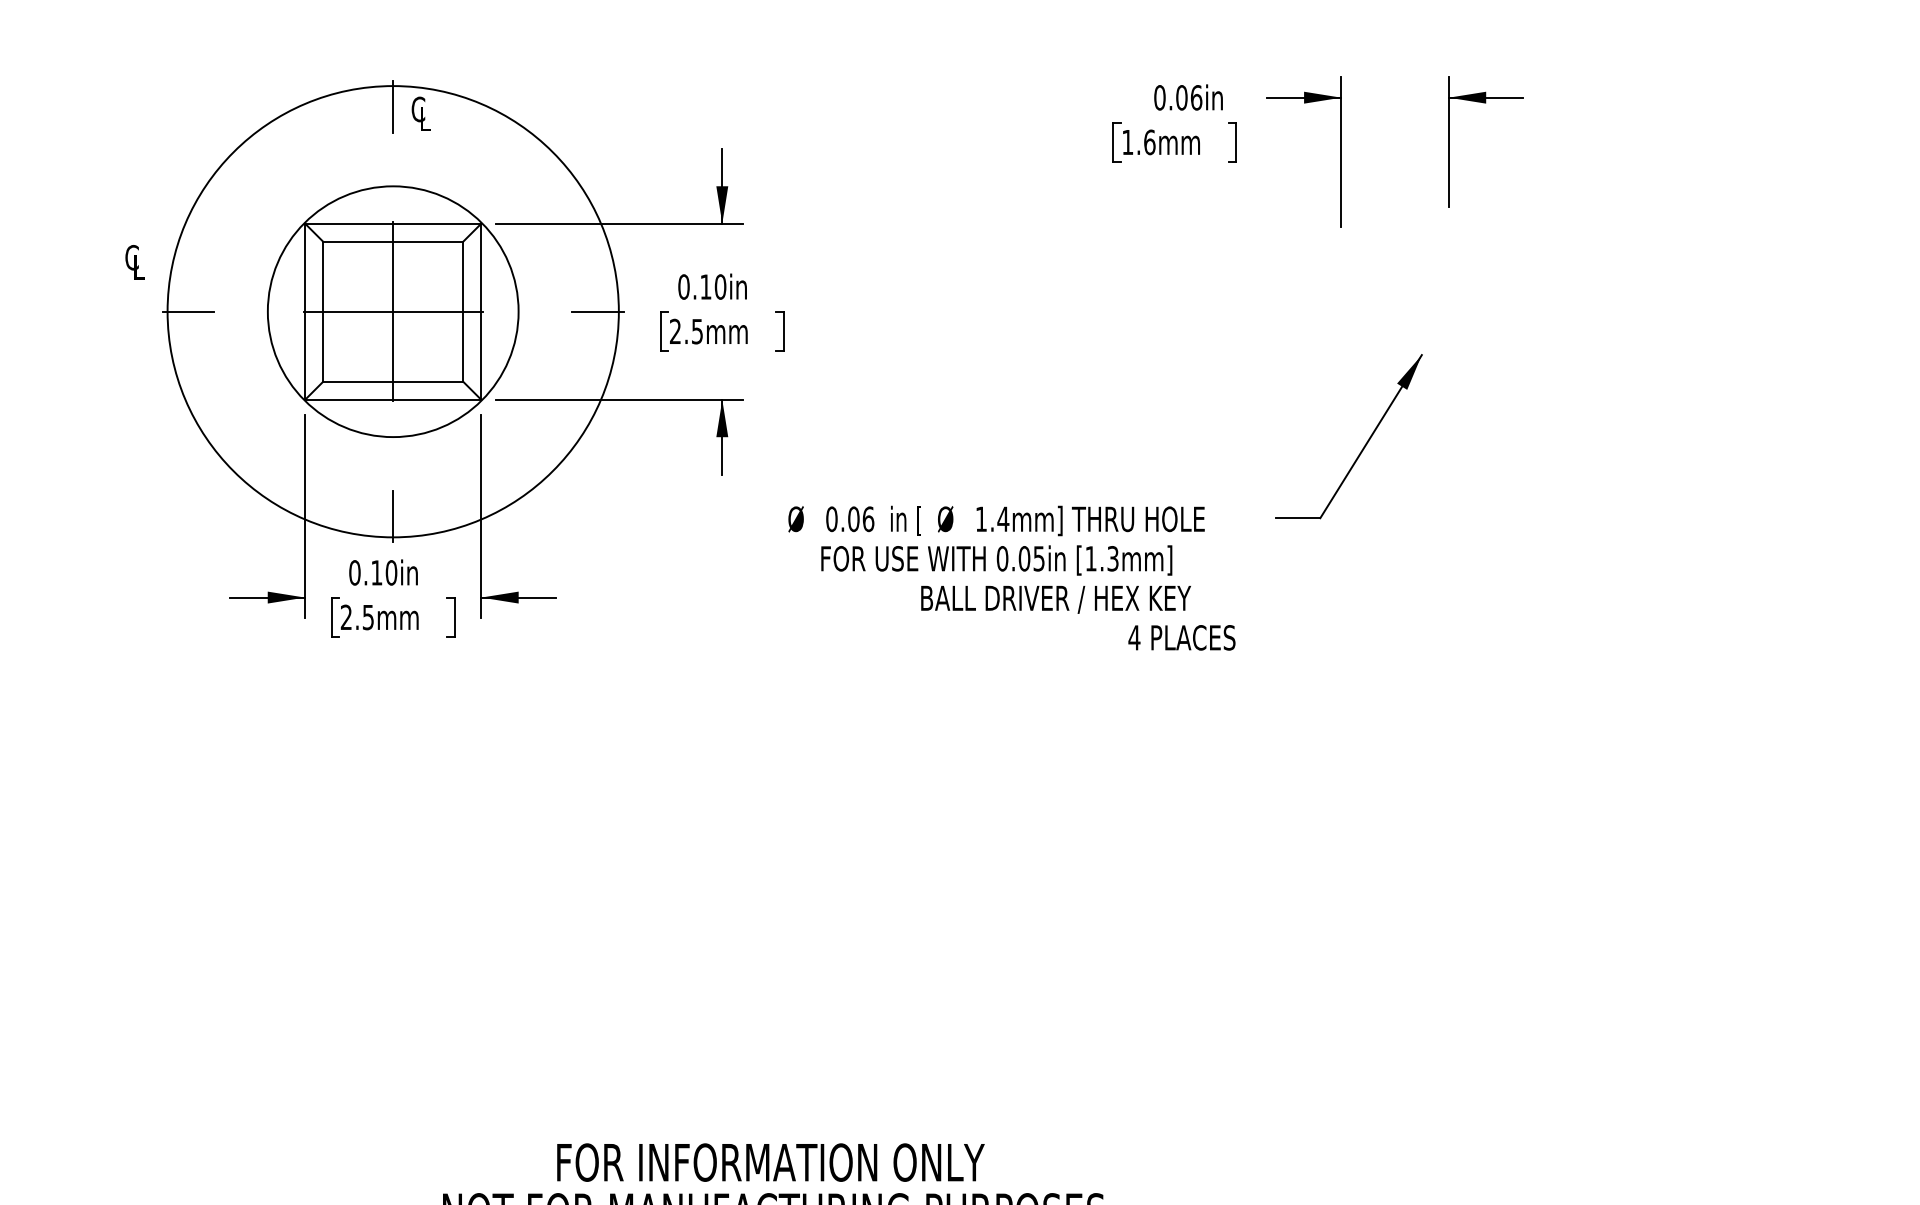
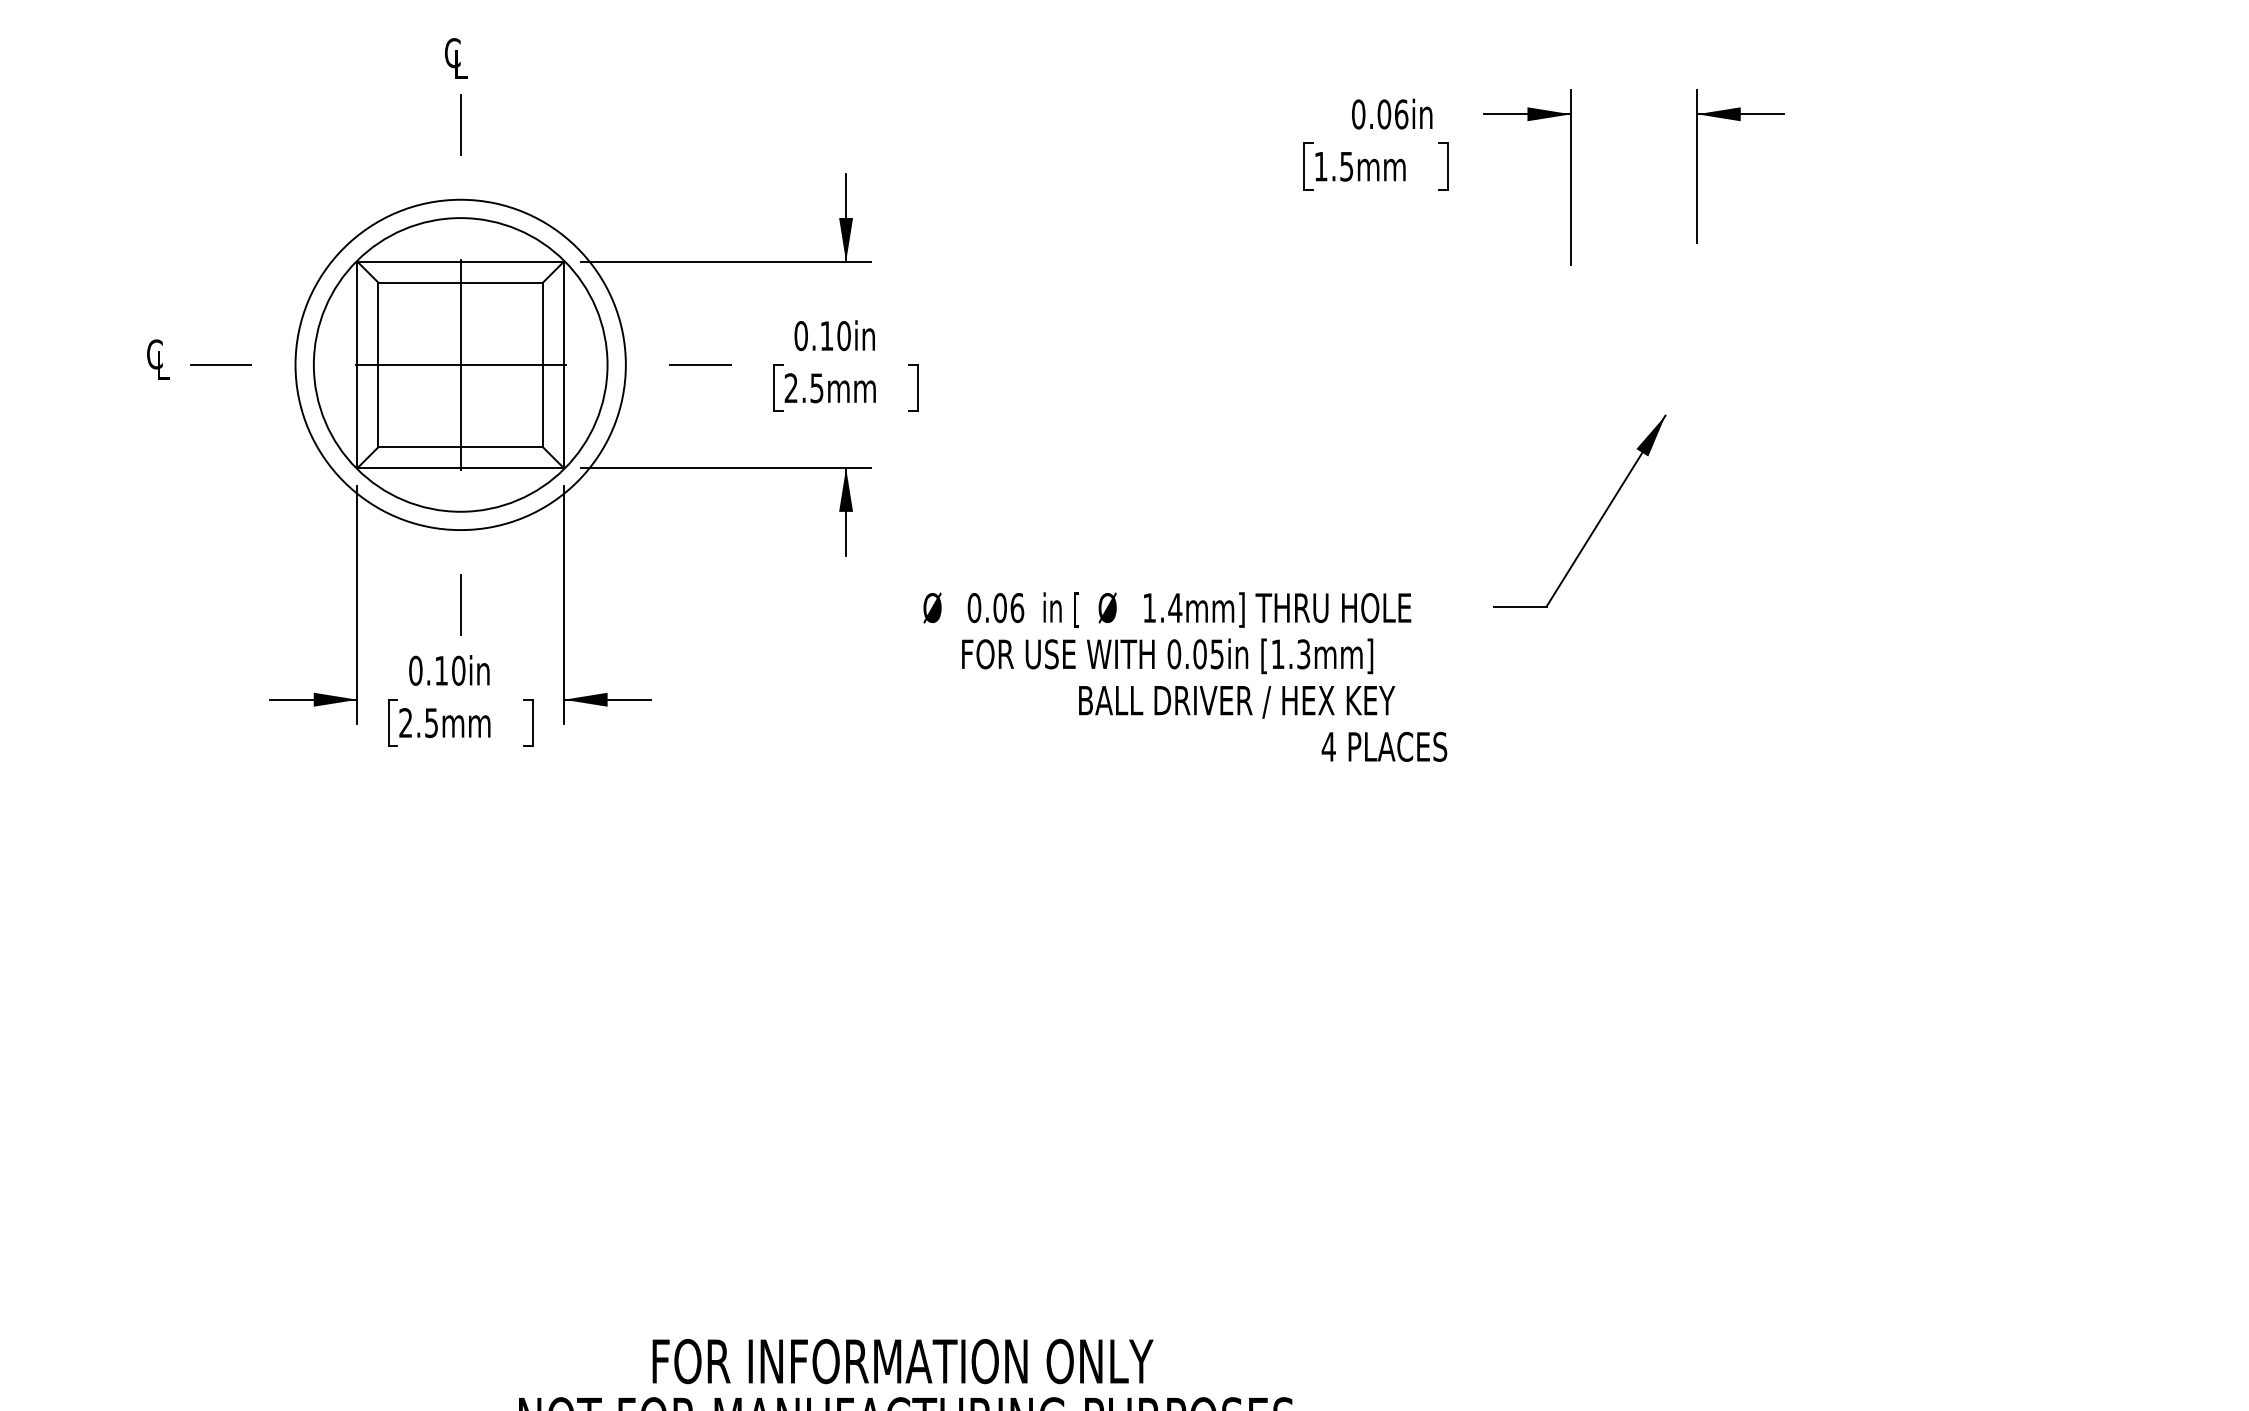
text: (420, 113) -> (455, 57), moved
text: (1149, 142) -> (1346, 166), 1.6mm -> 1.5mm
text: (134, 262) -> (157, 359), moved
circle: (393, 311) -> (461, 364), size x0.62

